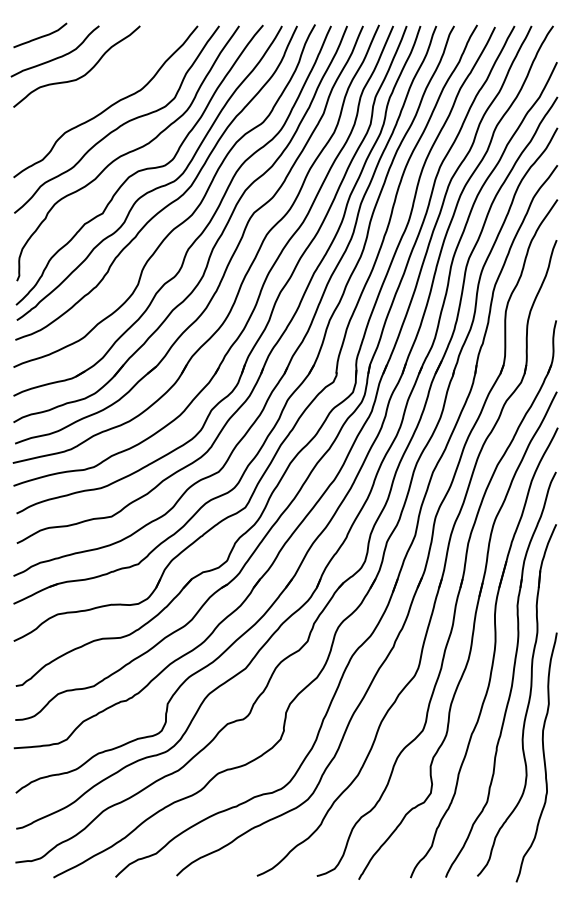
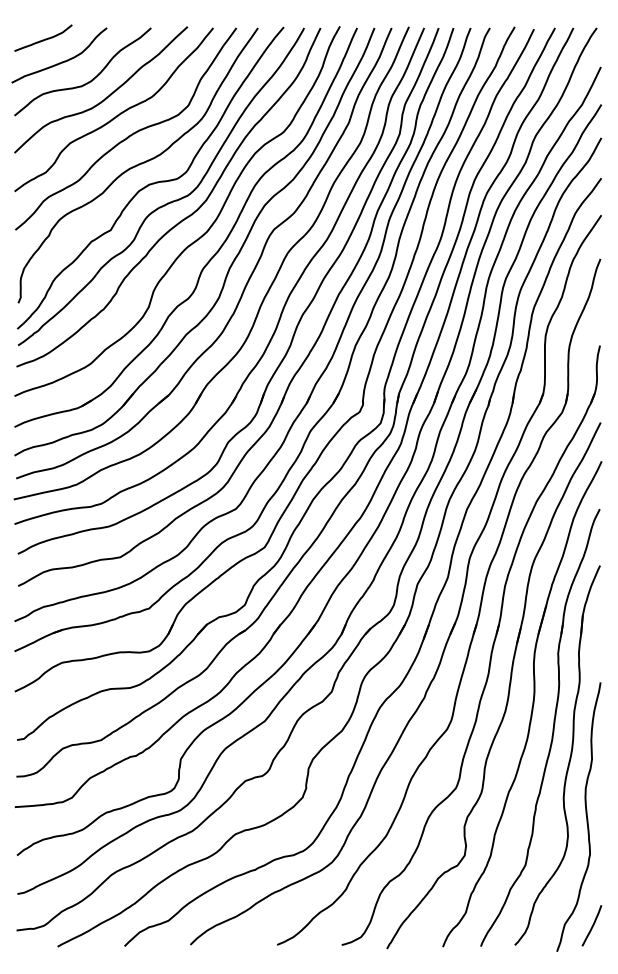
curve: (98, 89) -> (106, 96), added
line: (549, 857) -> (592, 925), added

